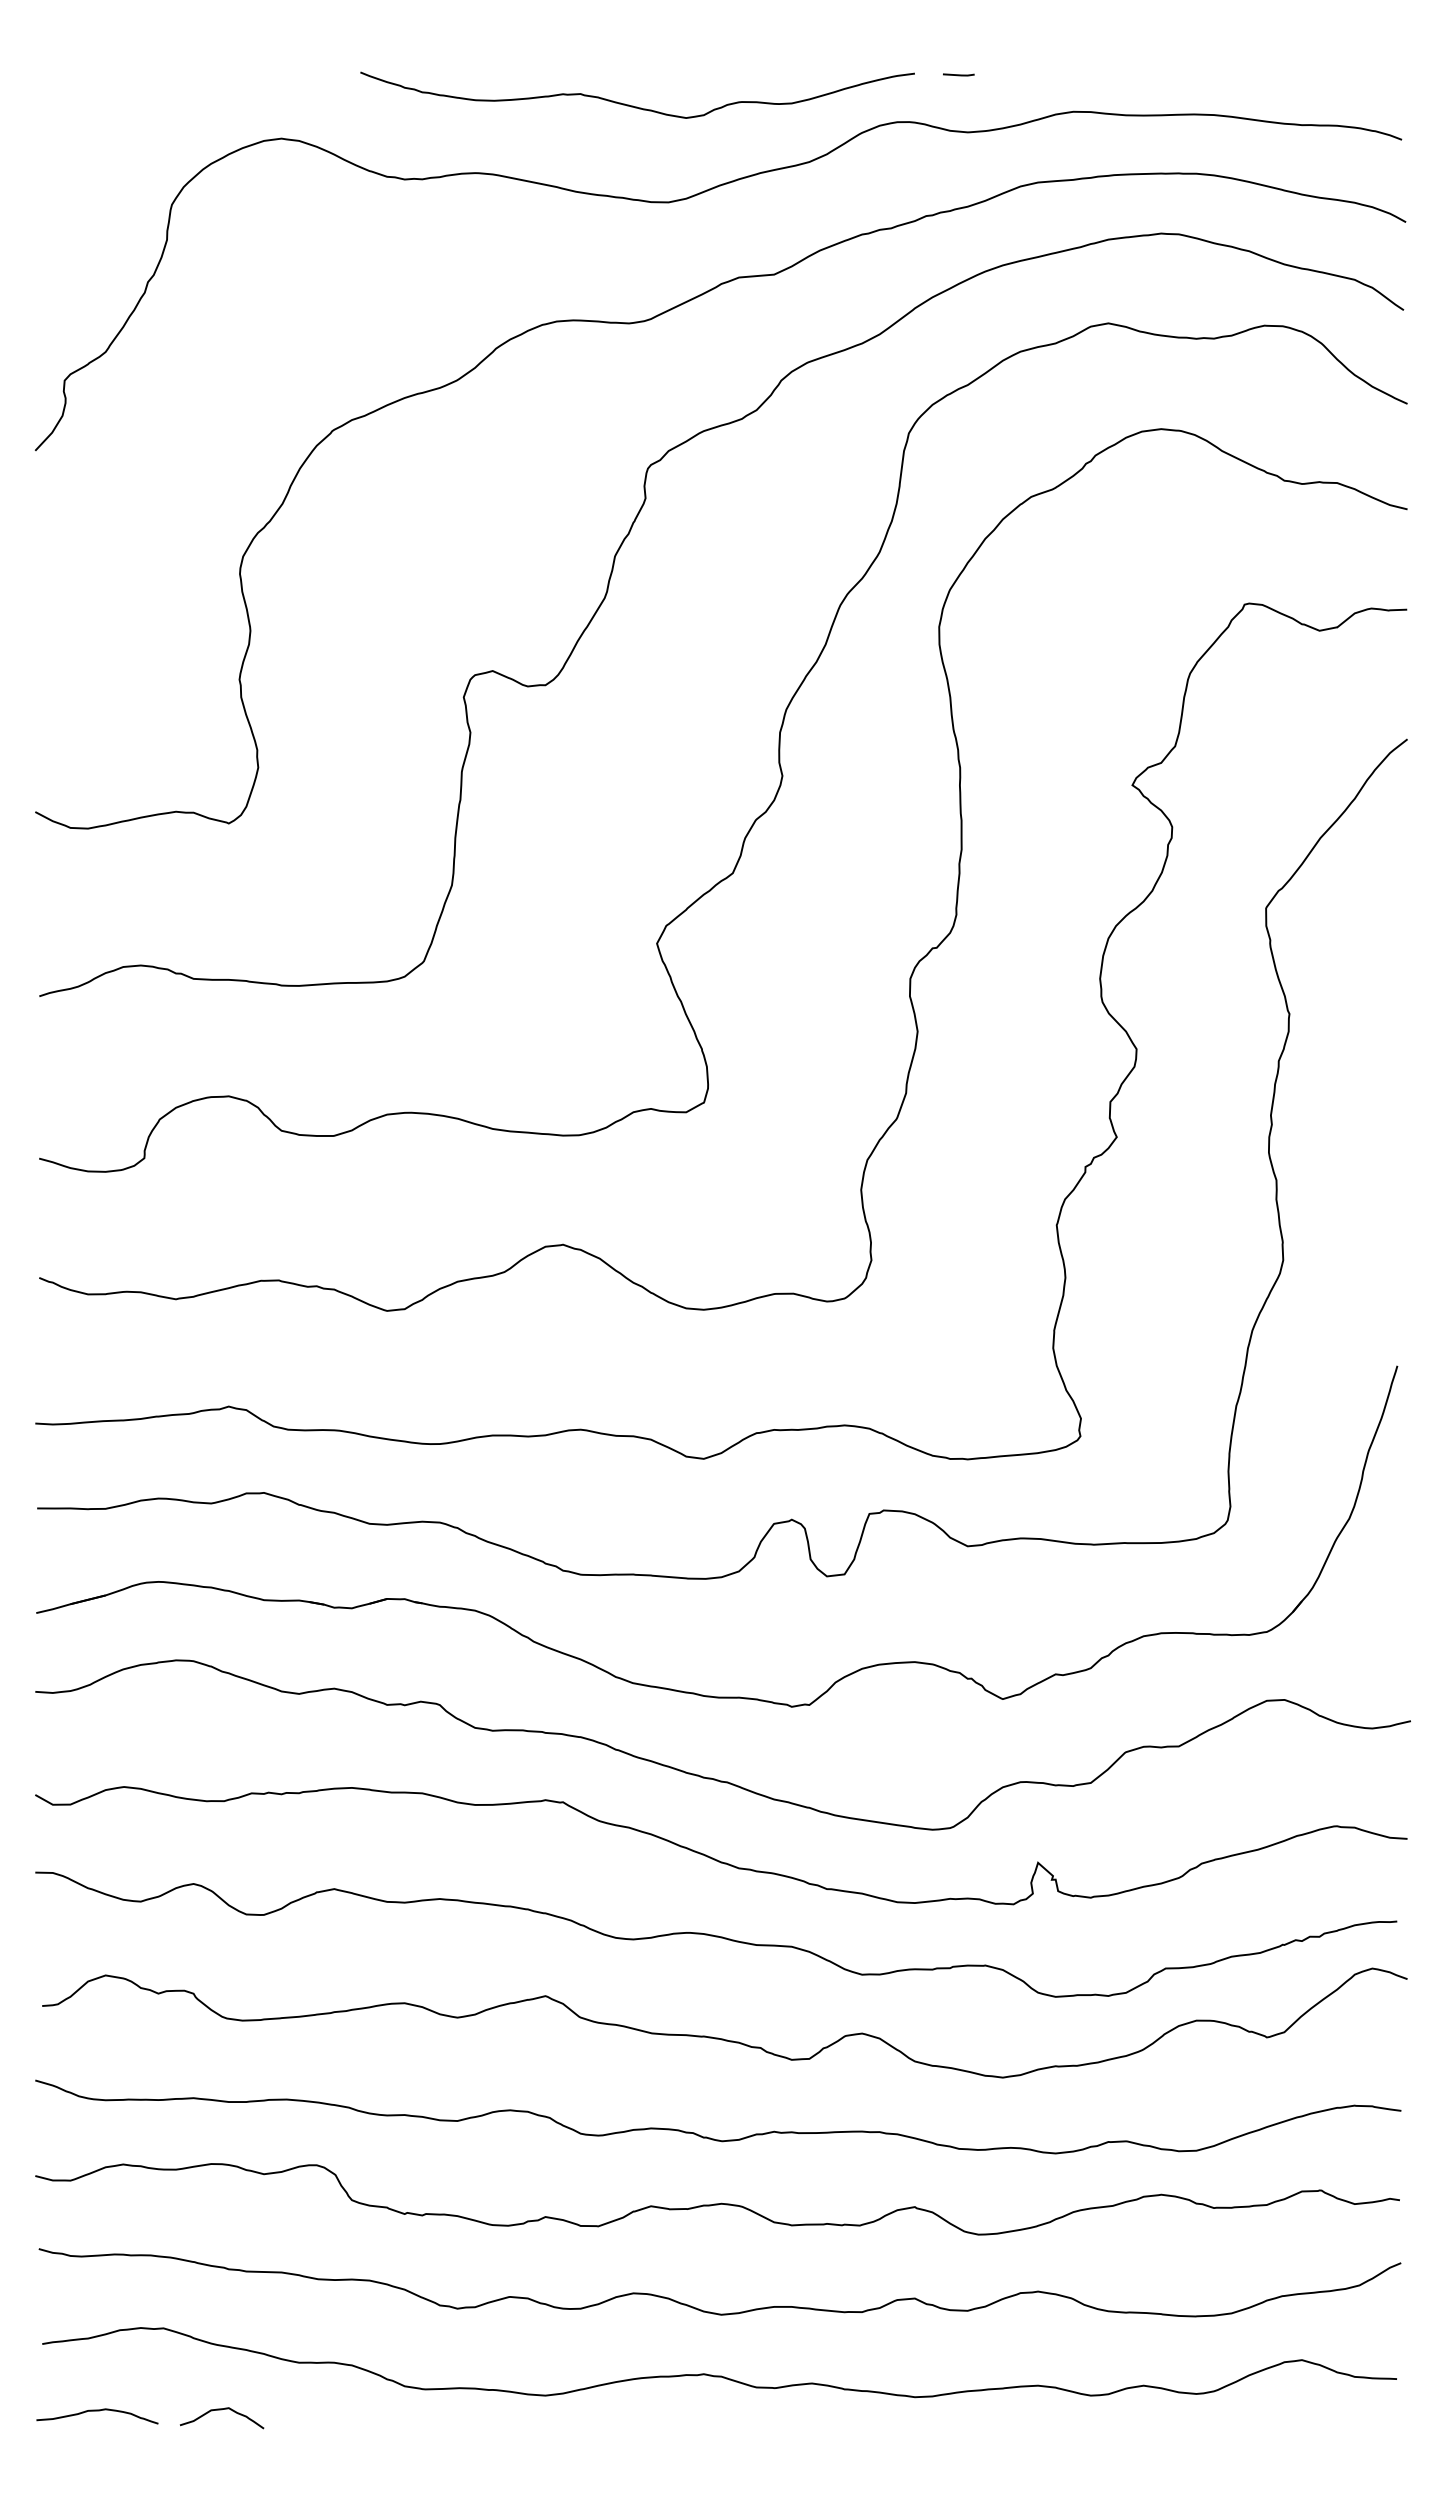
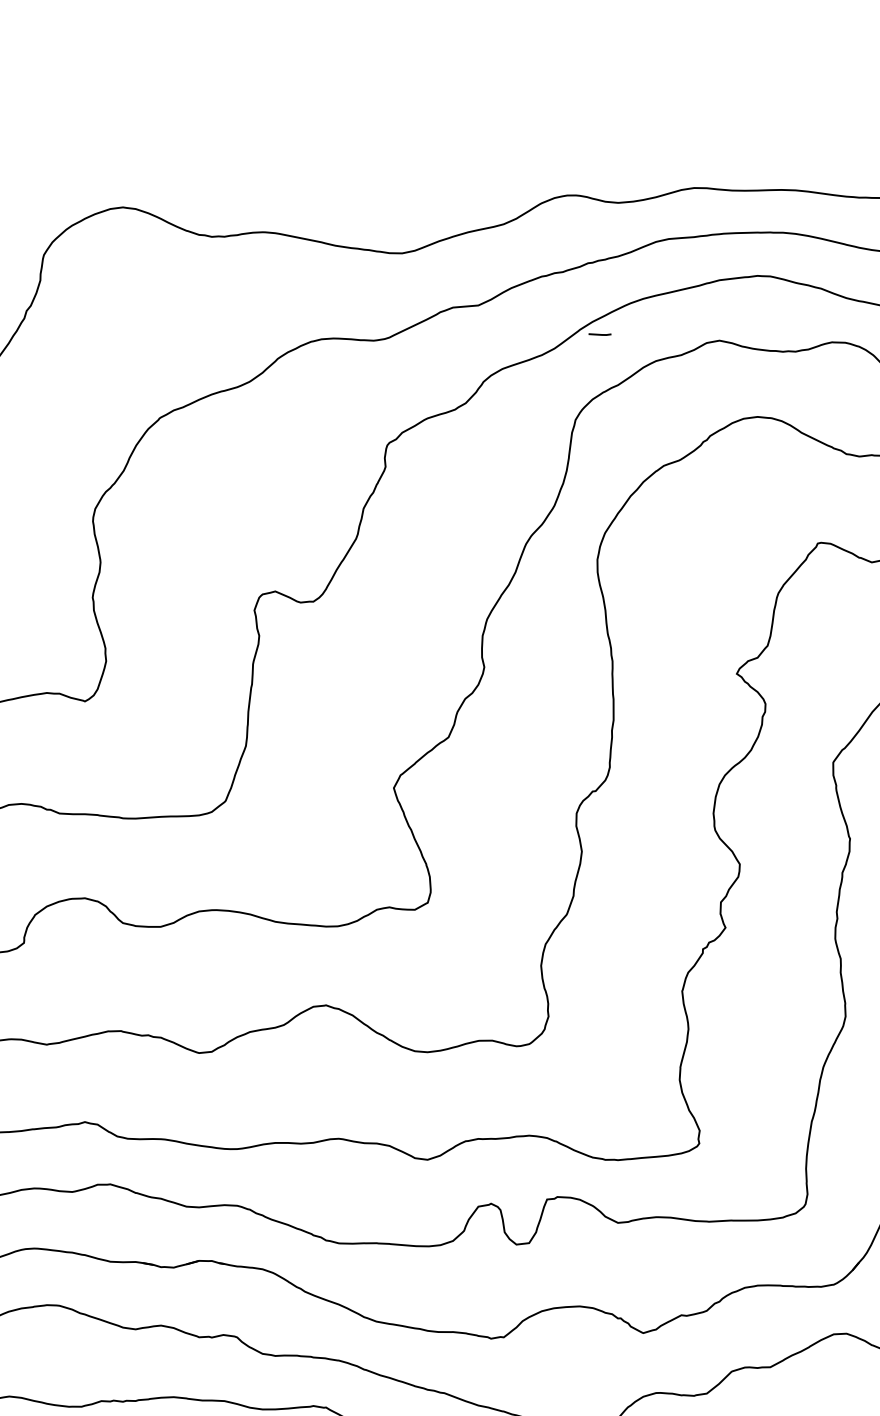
line: (958, 74) -> (599, 334), moved
curve: (633, 105) -> (376, 183), removed

